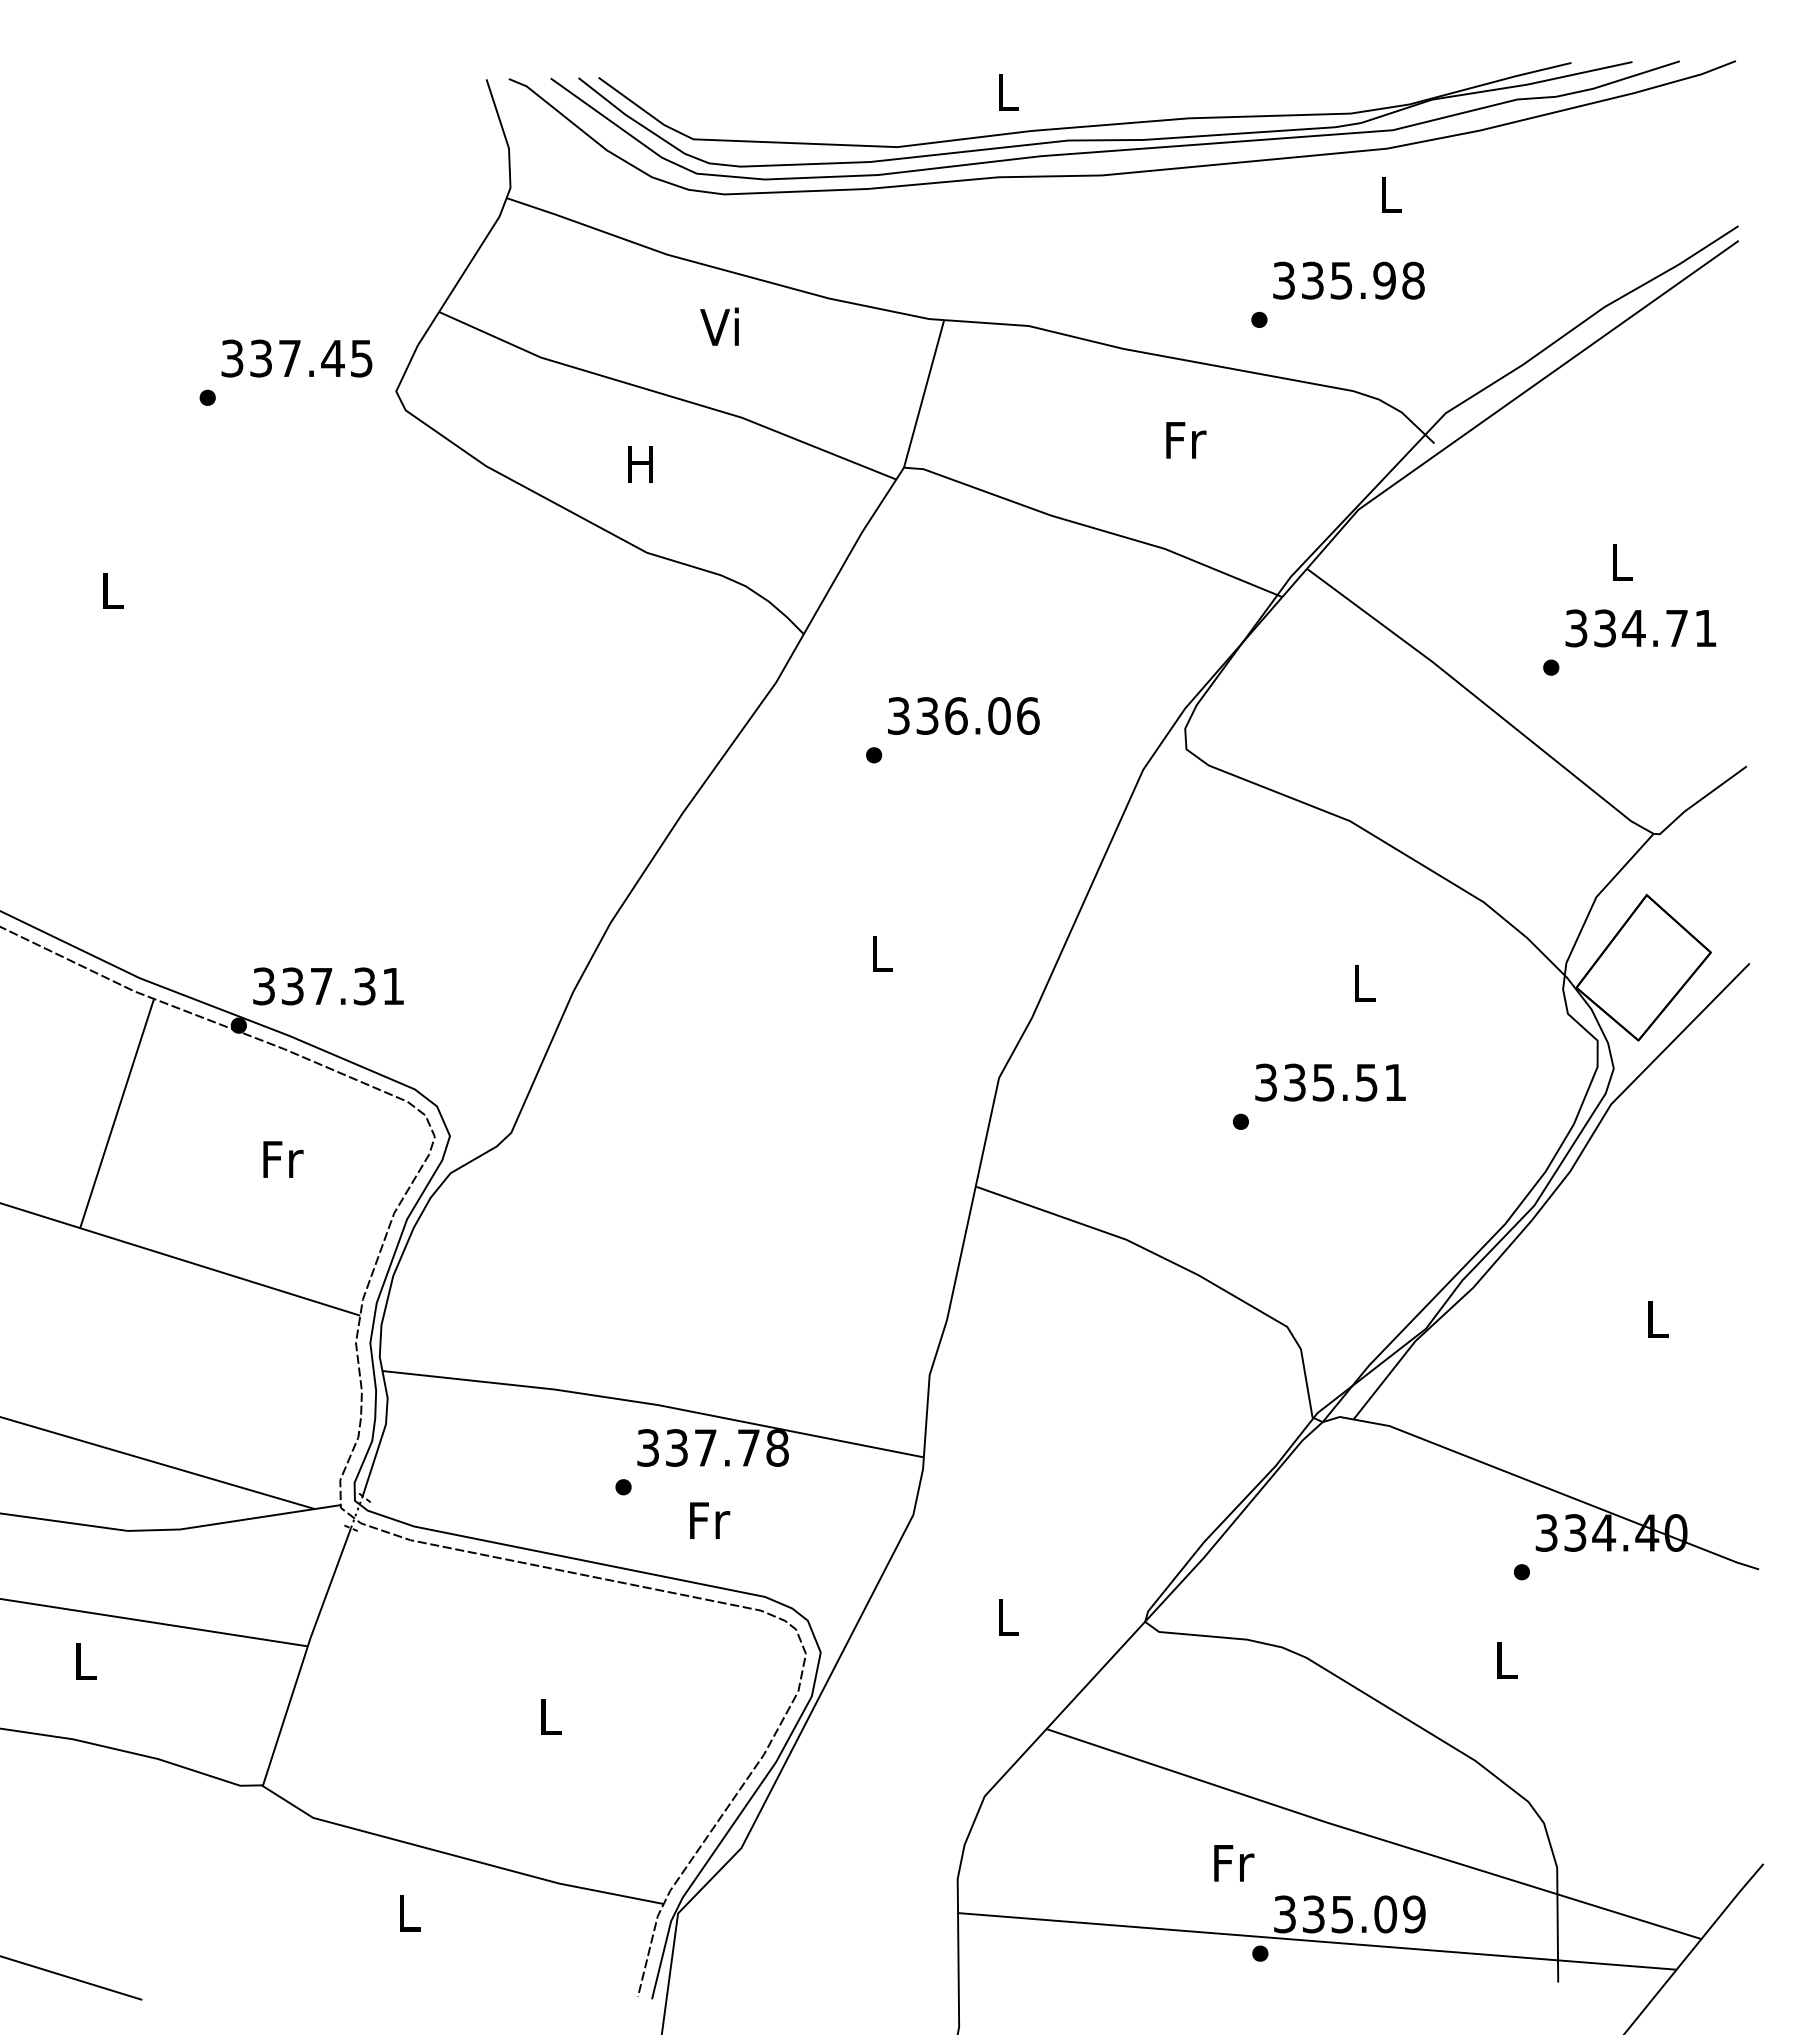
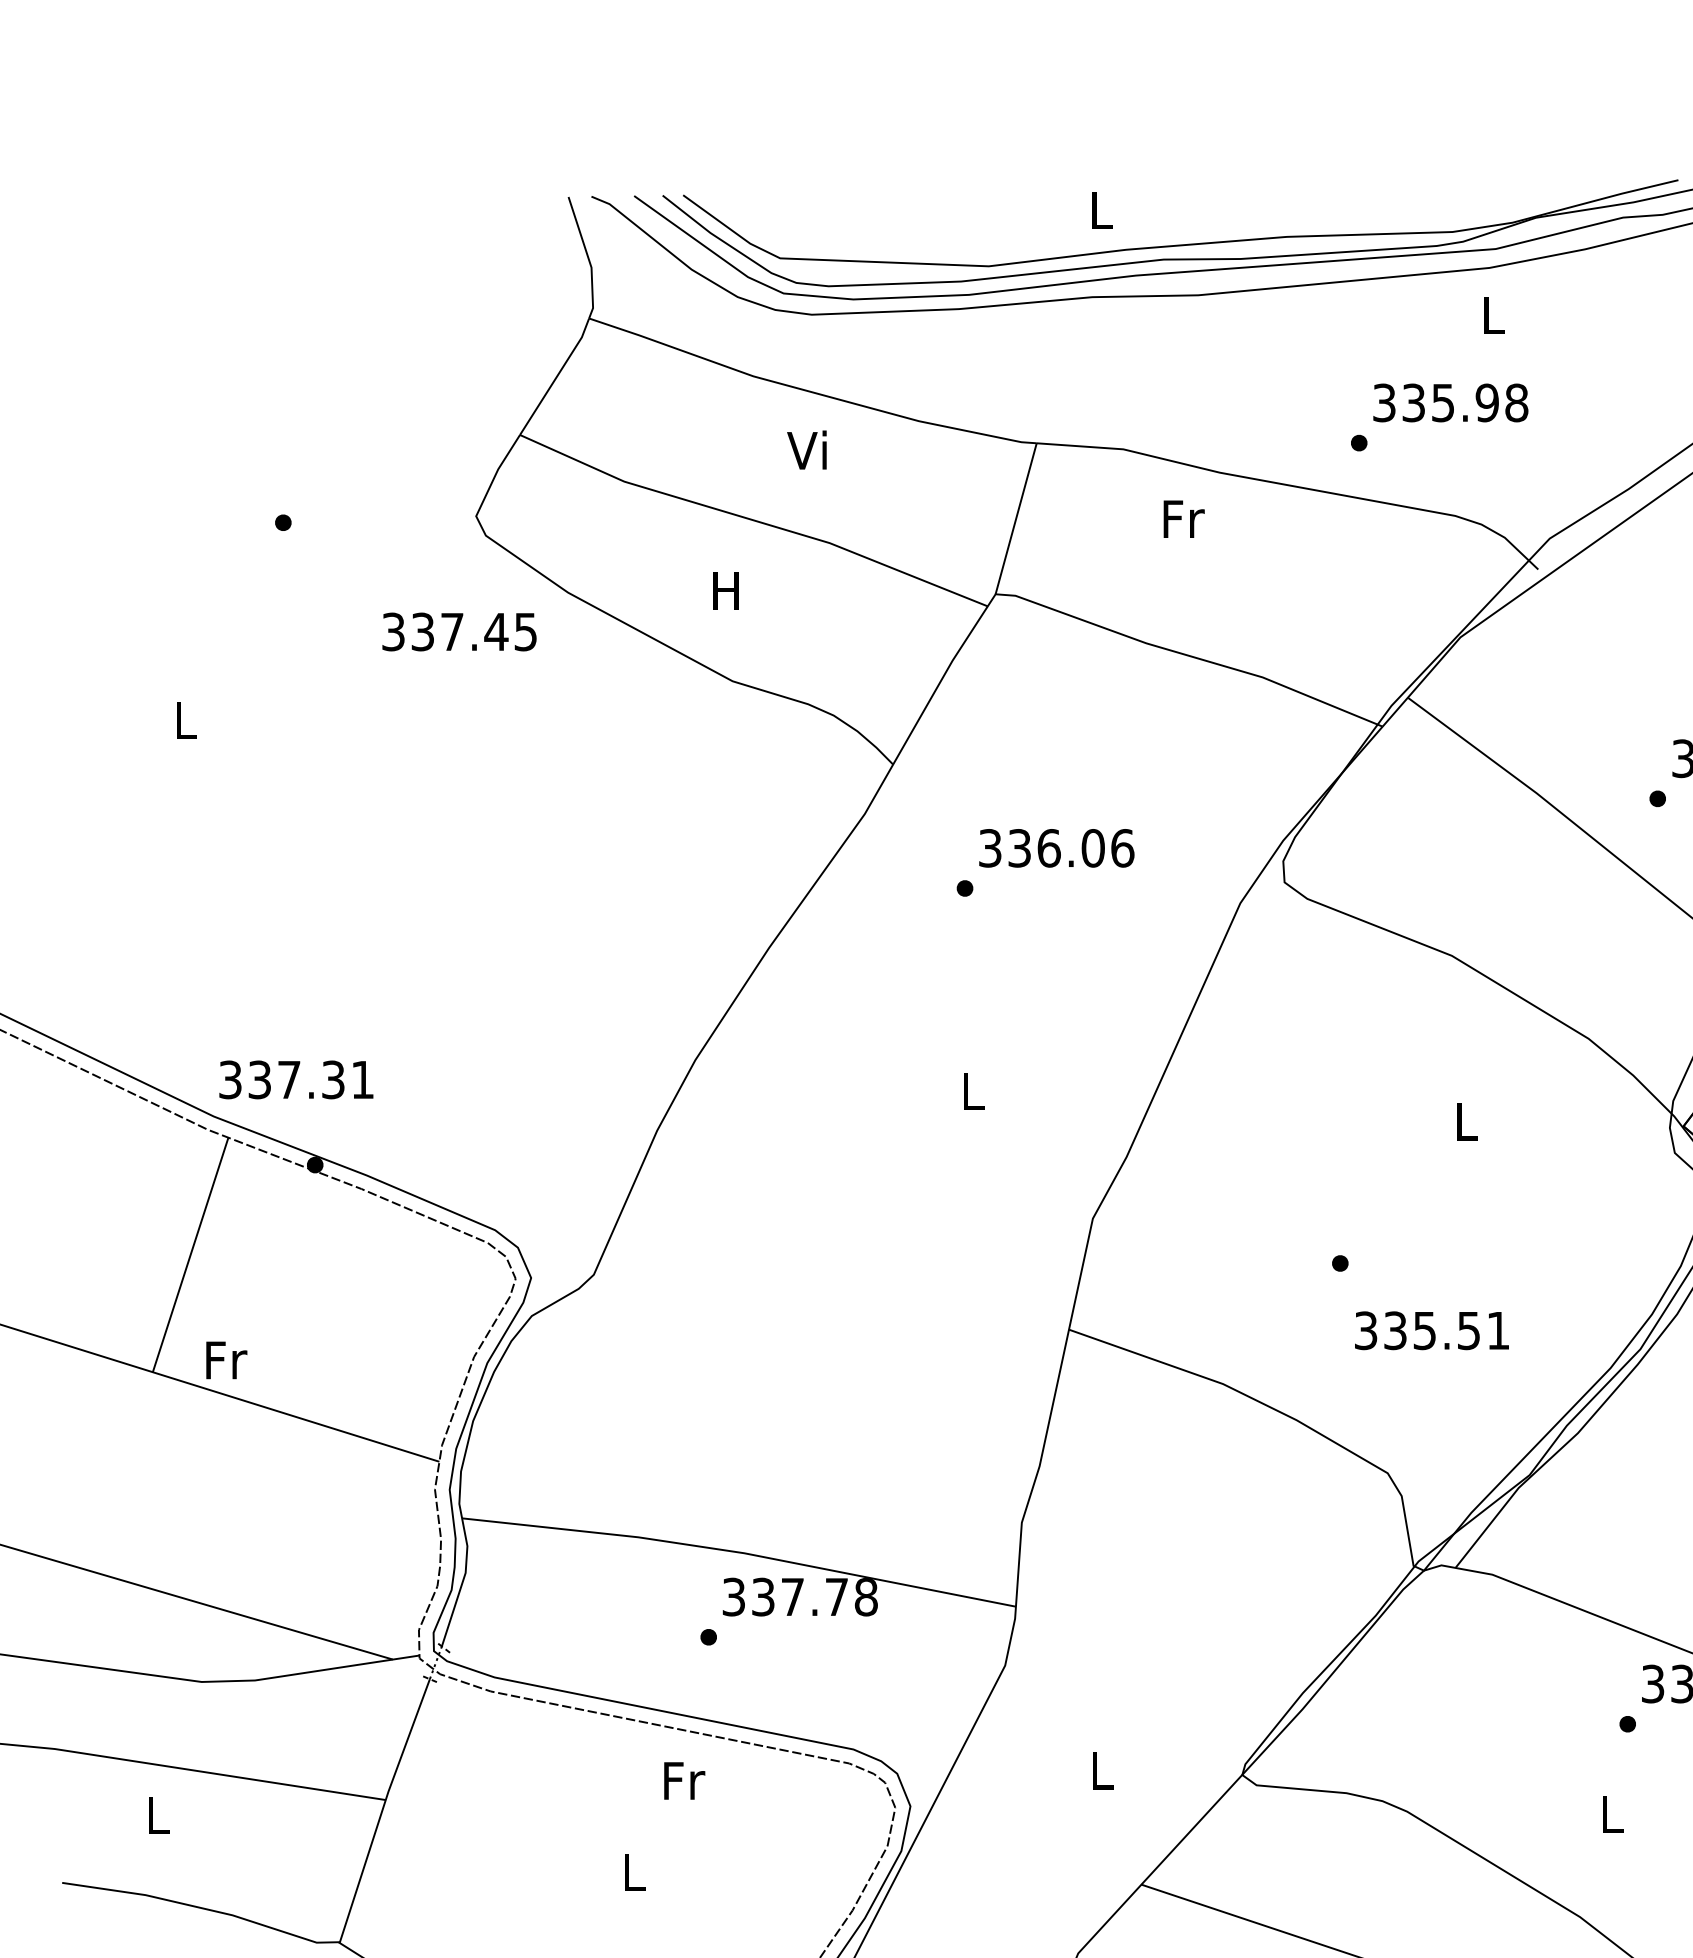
text: (296, 358) -> (459, 631), moved
text: (1186, 440) -> (1184, 519), moved
text: (328, 986) -> (296, 1079), moved
text: (1330, 1082) -> (1431, 1330), moved
text: (283, 1159) -> (226, 1360), moved
text: (710, 1520) -> (685, 1780), moved

